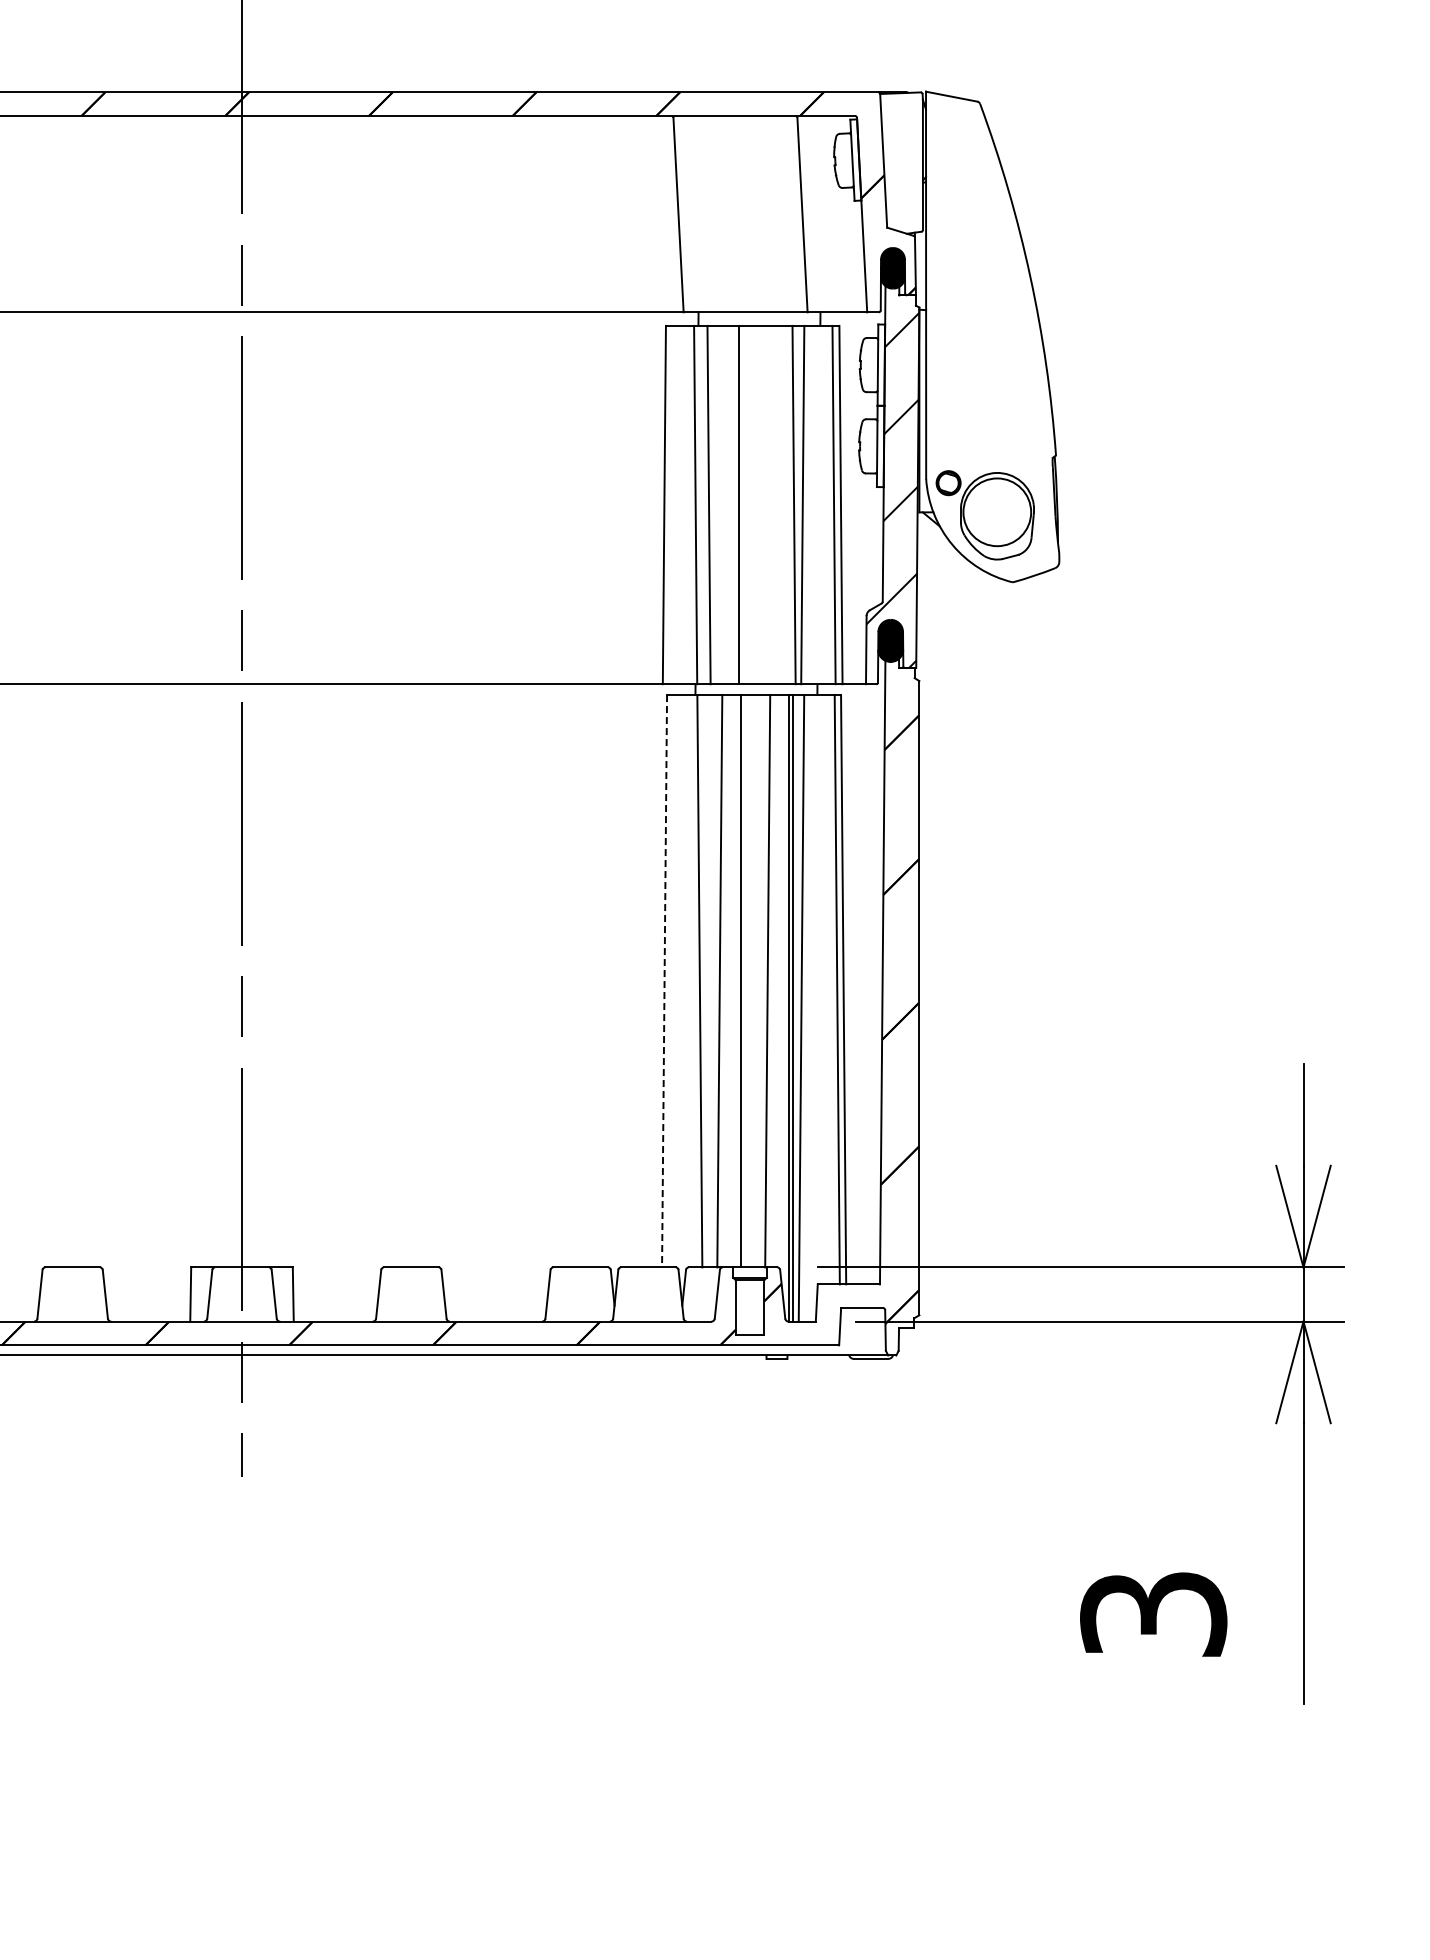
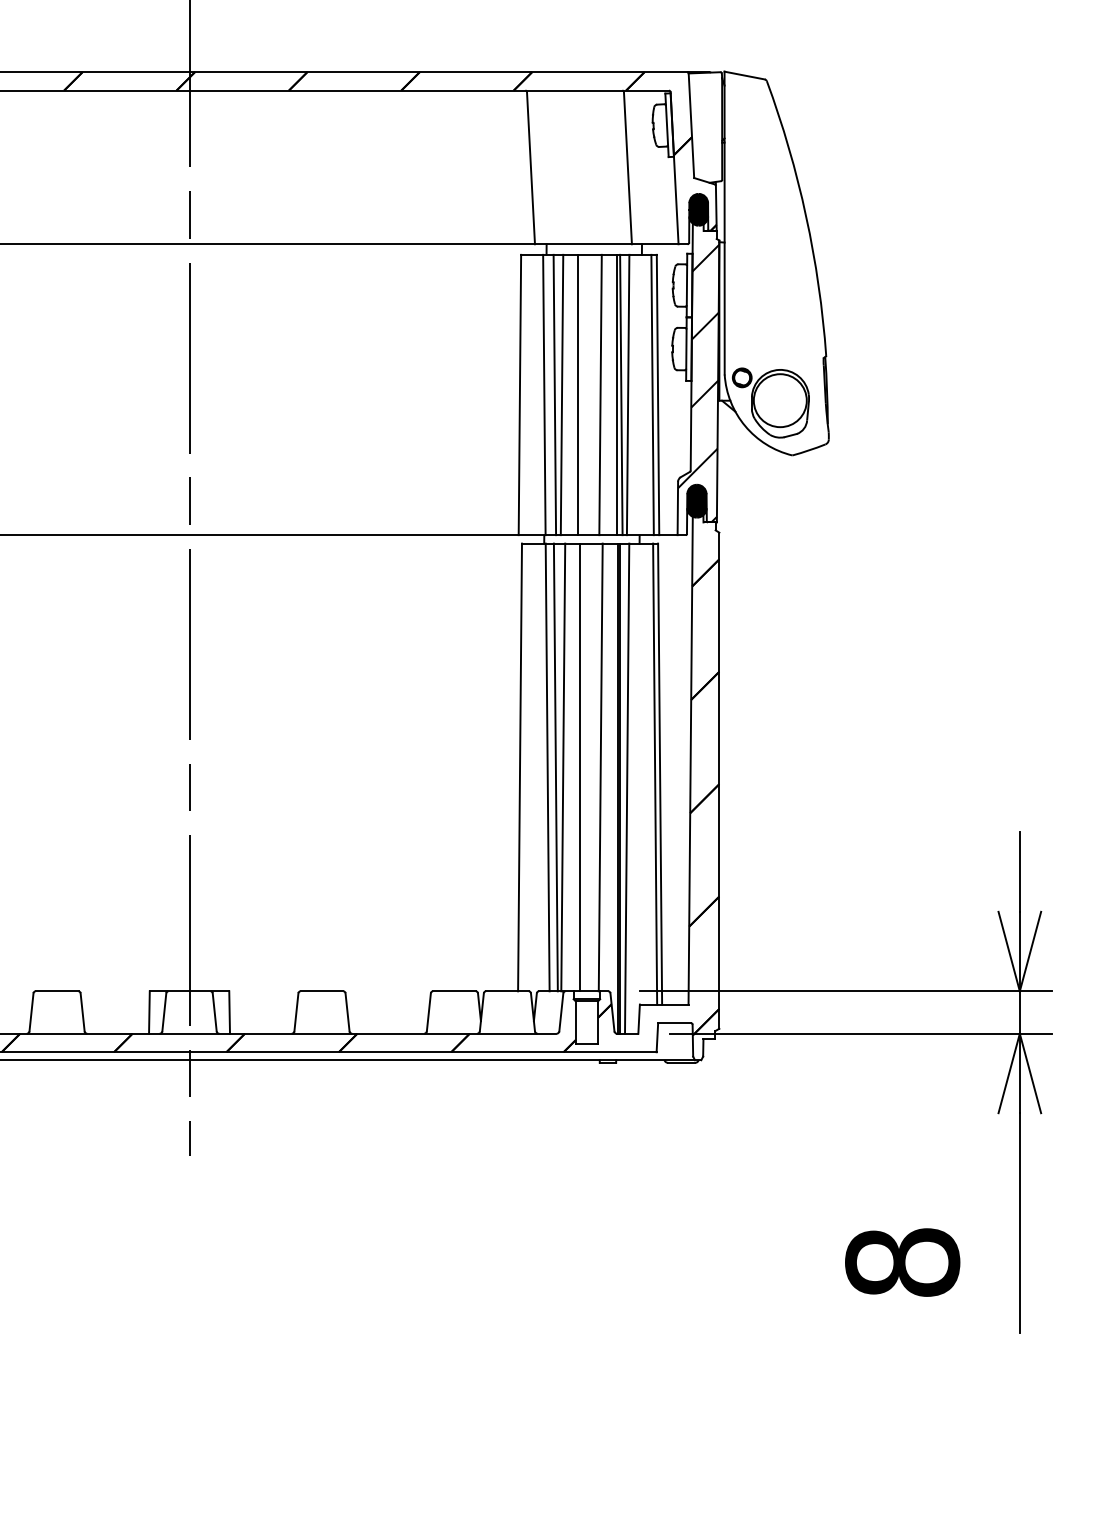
line: (717, 504) -> (561, 394), added
line: (767, 504) -> (600, 394), added
line: (788, 504) -> (616, 394), added
line: (664, 981) -> (519, 767), dashed -> solid
line: (709, 981) -> (555, 767), added
text: (1153, 1614) -> (902, 1262), 3 -> 8

